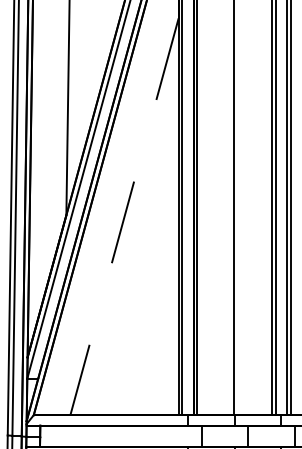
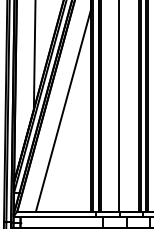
line: (124, 216) -> (63, 110), dashed -> solid

